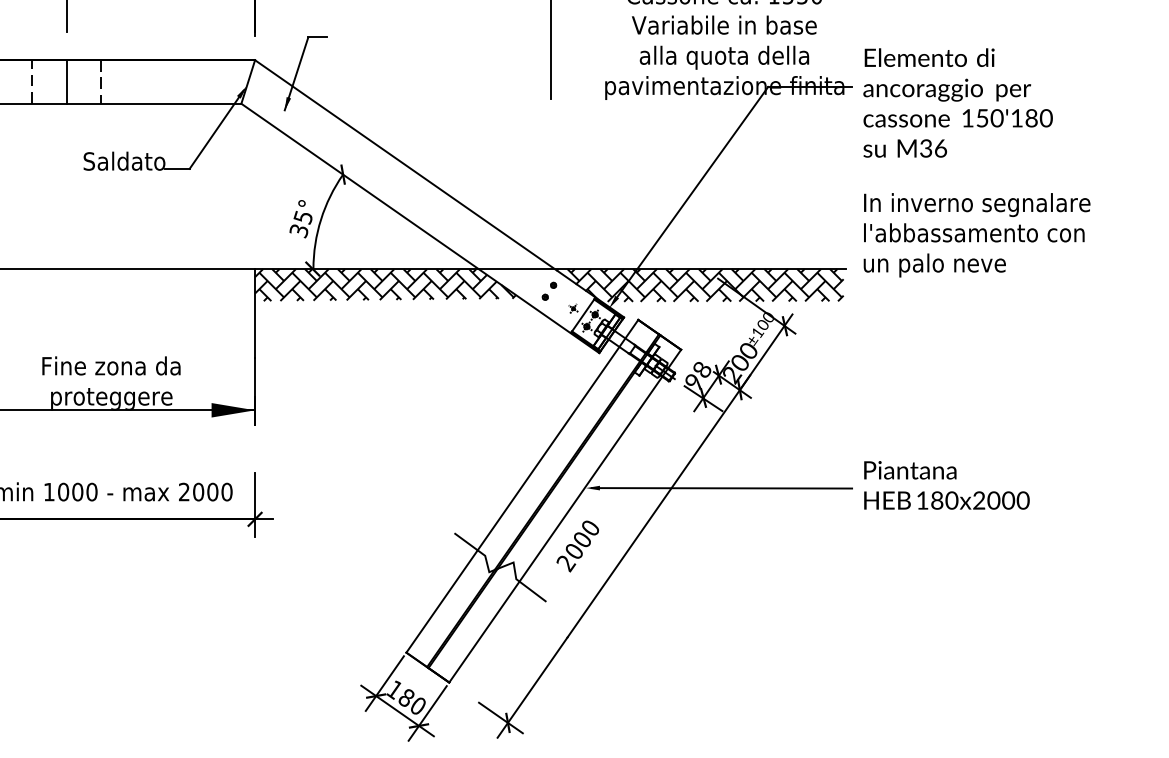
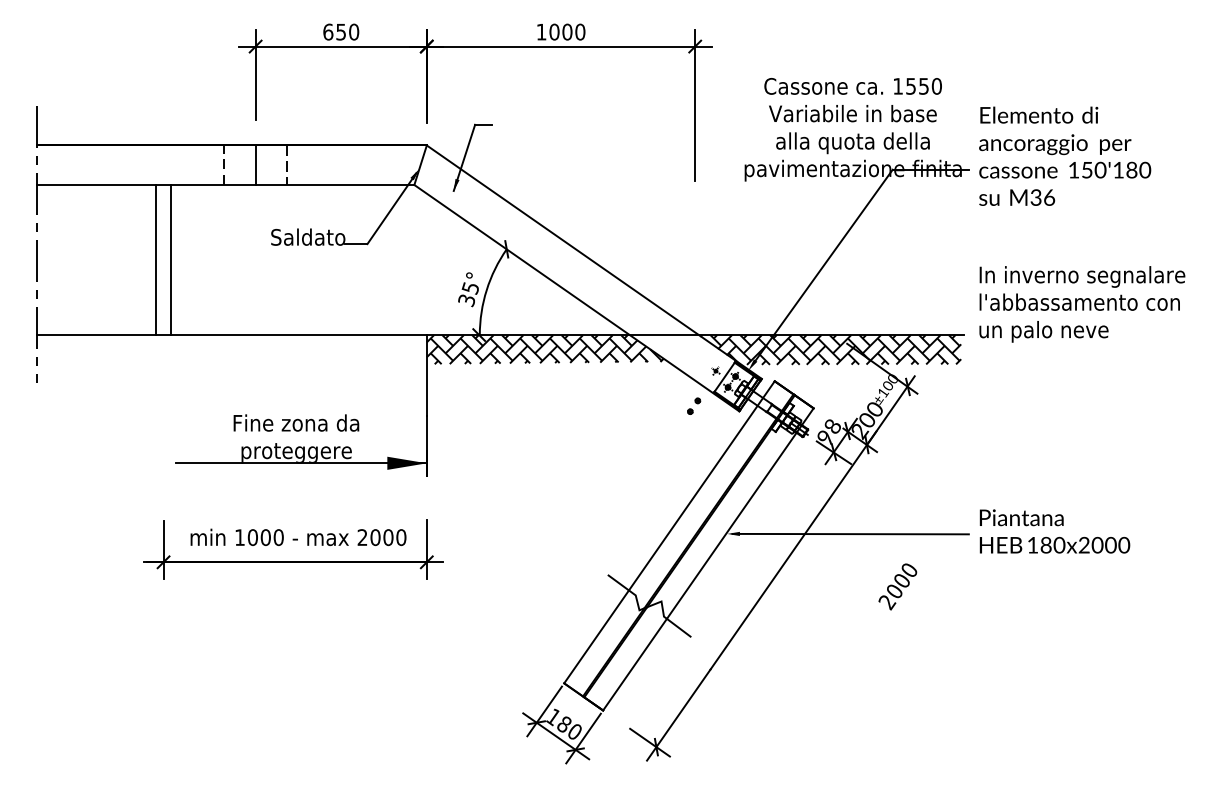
text: (958, 102) -> (1065, 155), moved
part: (549, 290) -> (694, 405), moved
text: (577, 545) -> (897, 586), moved

